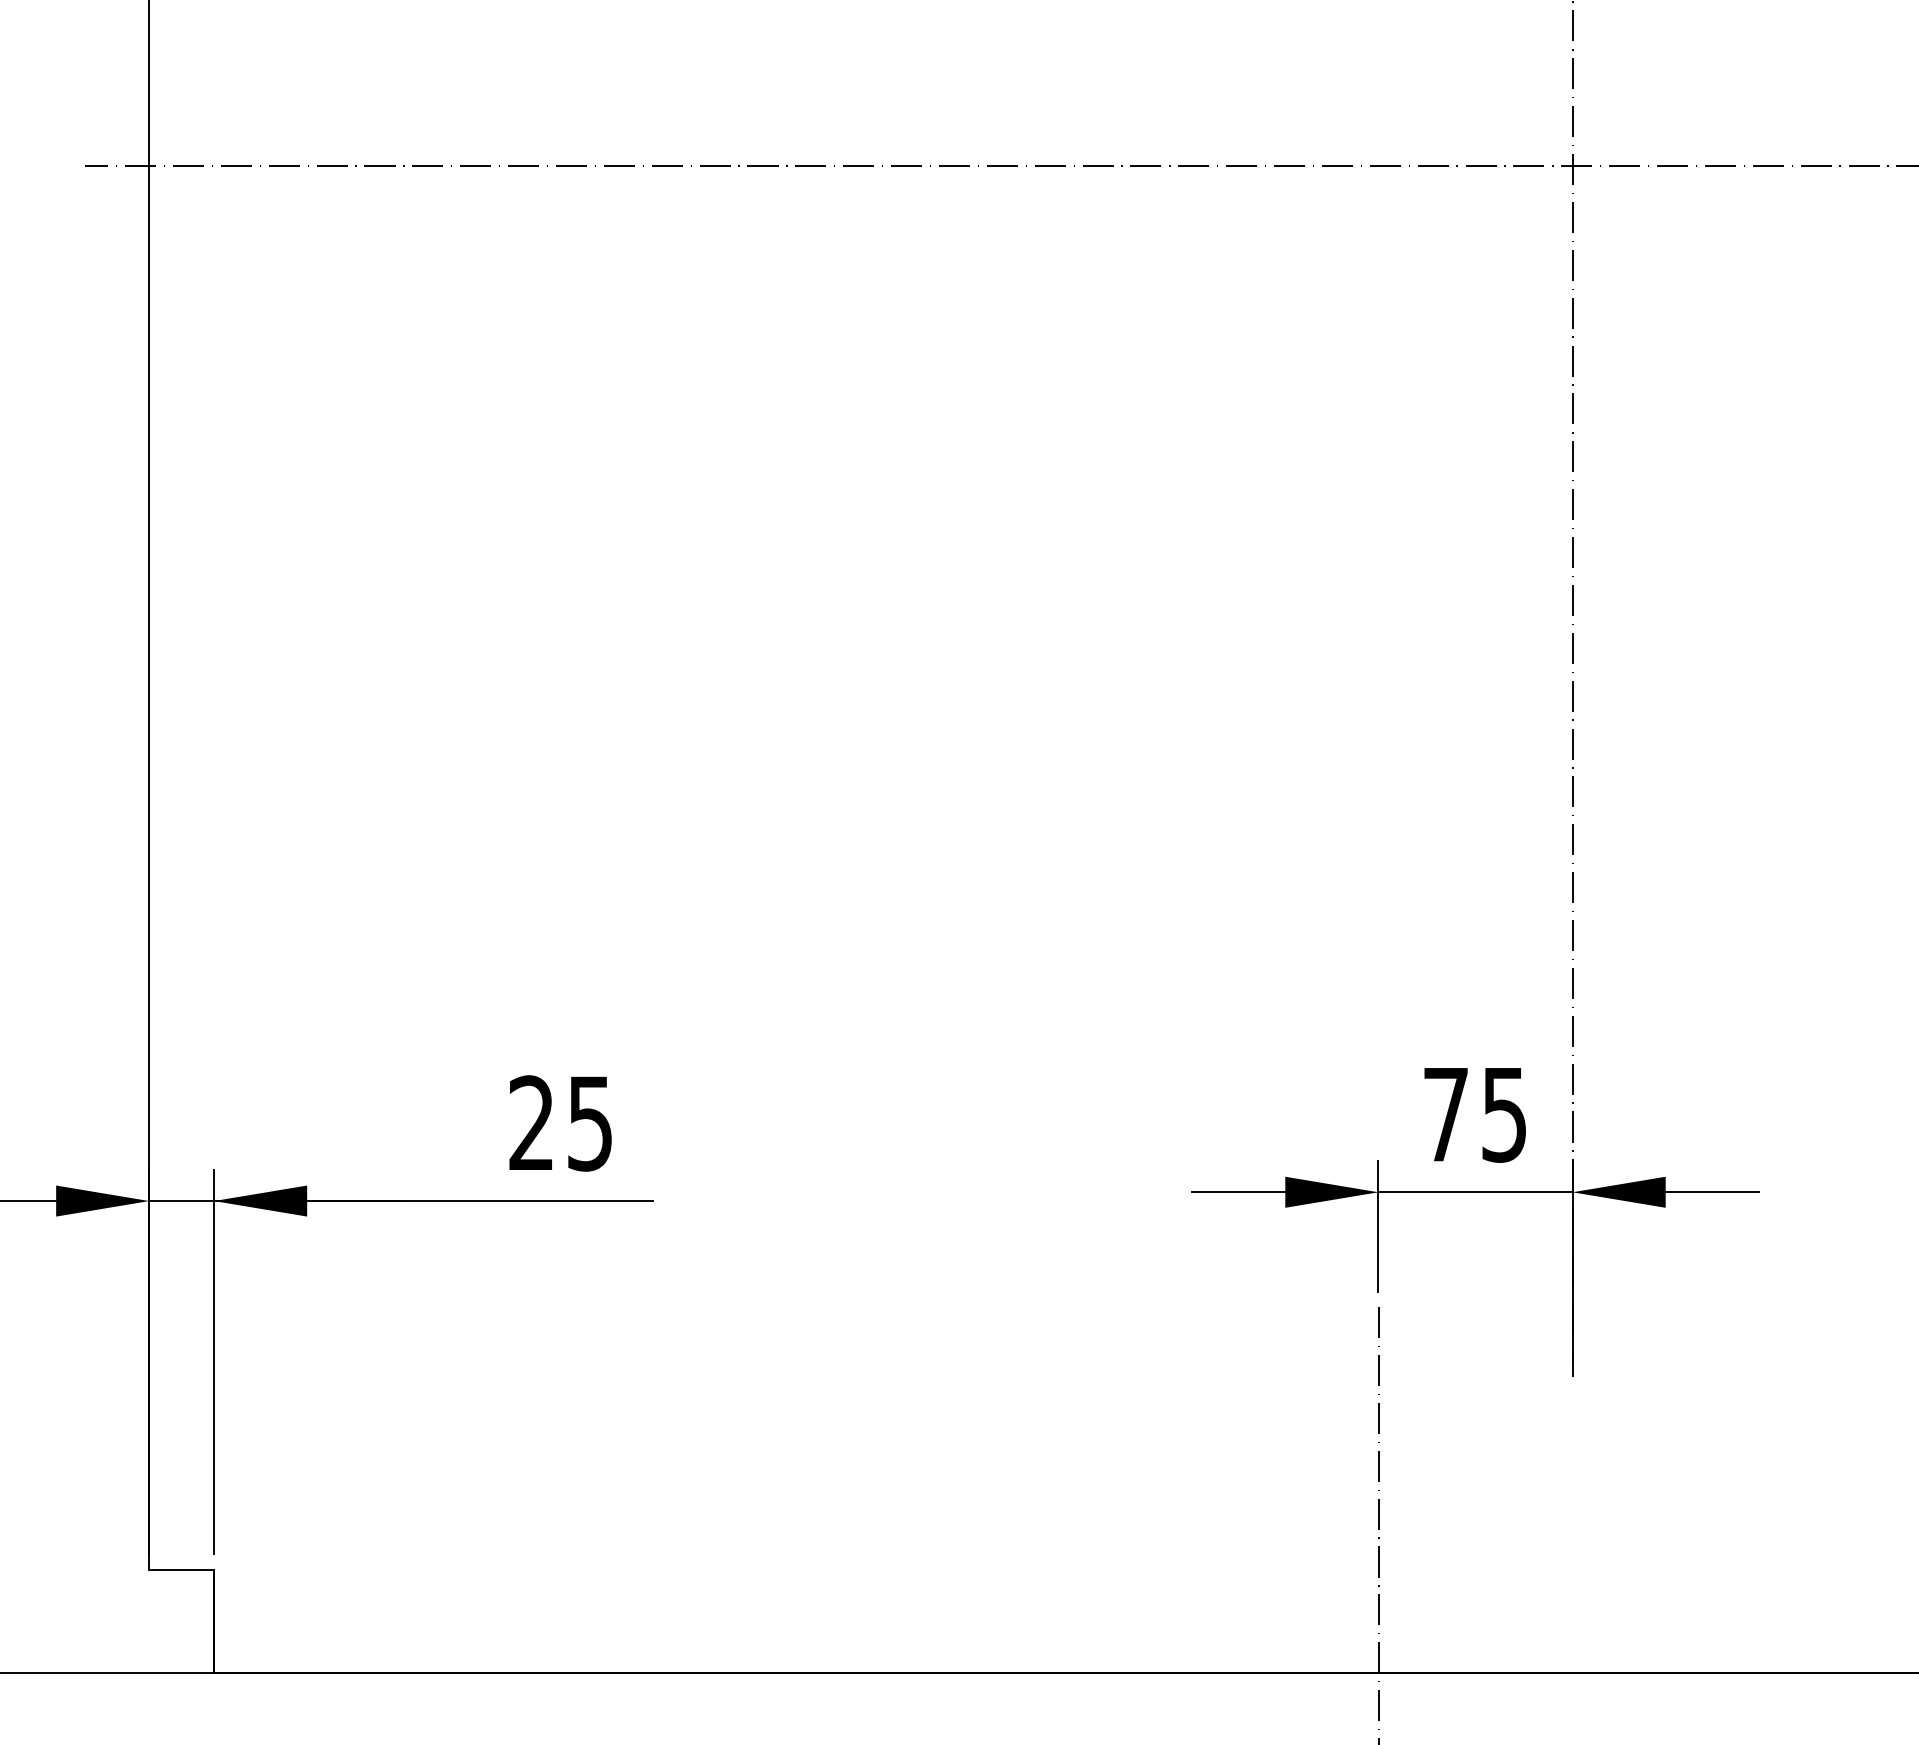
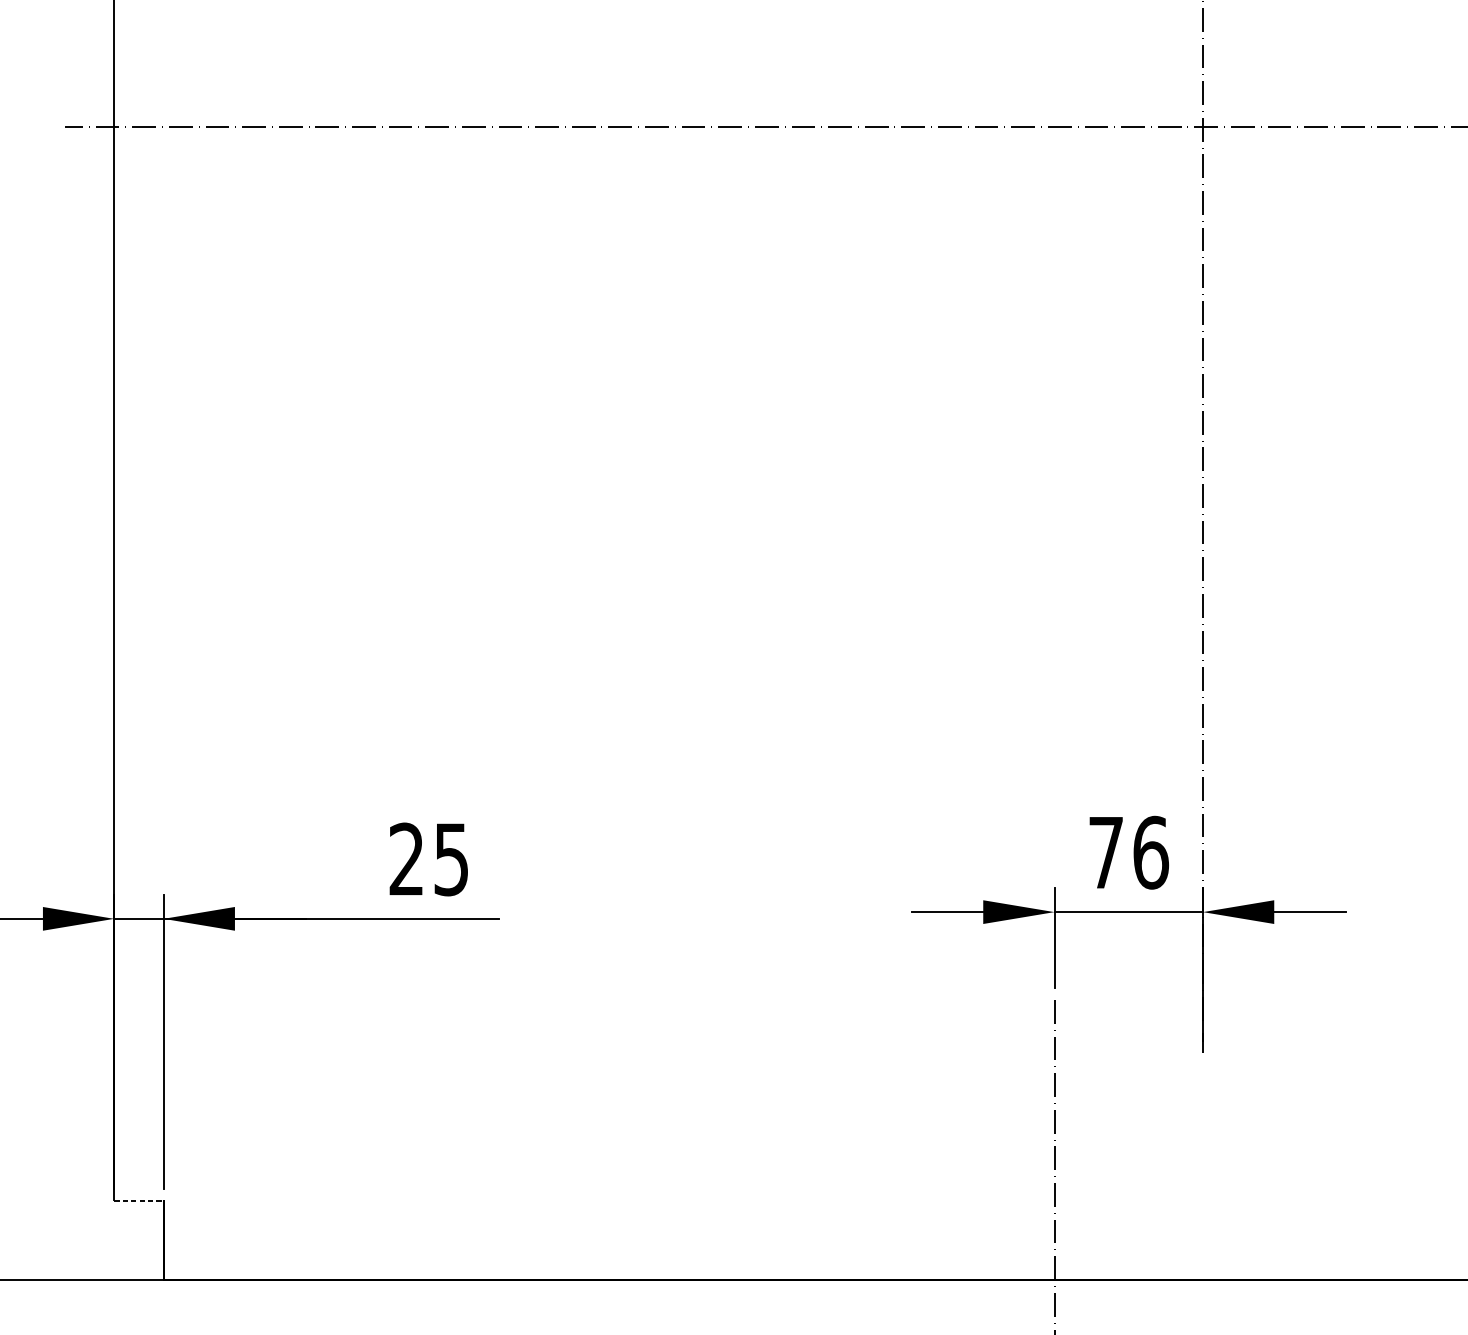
text: (1505, 1114) -> (1151, 852), 75 -> 76
line: (182, 1569) -> (139, 1200), solid -> dashed

